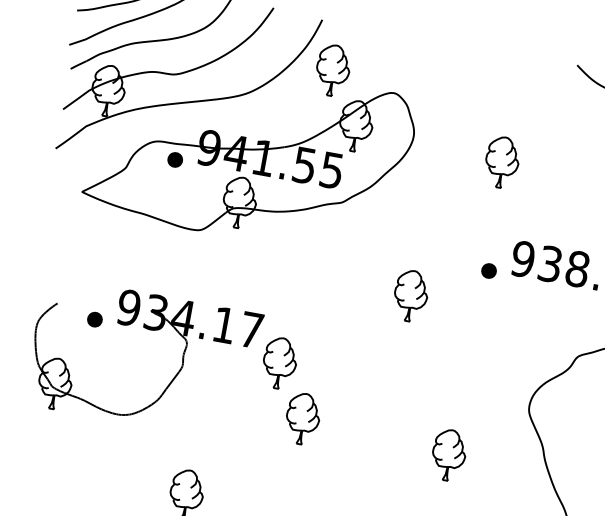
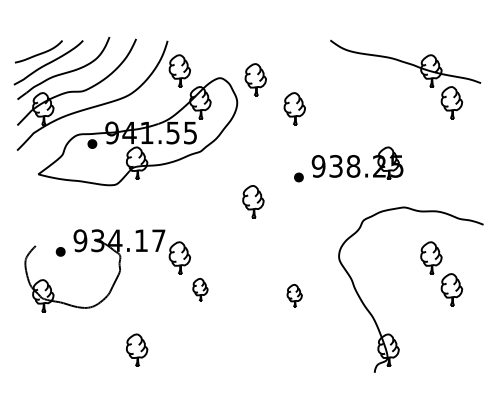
part: (448, 105) -> (255, 79), added
part: (303, 418) -> (200, 289), size x0.7
part: (448, 454) -> (294, 295), size x0.7

